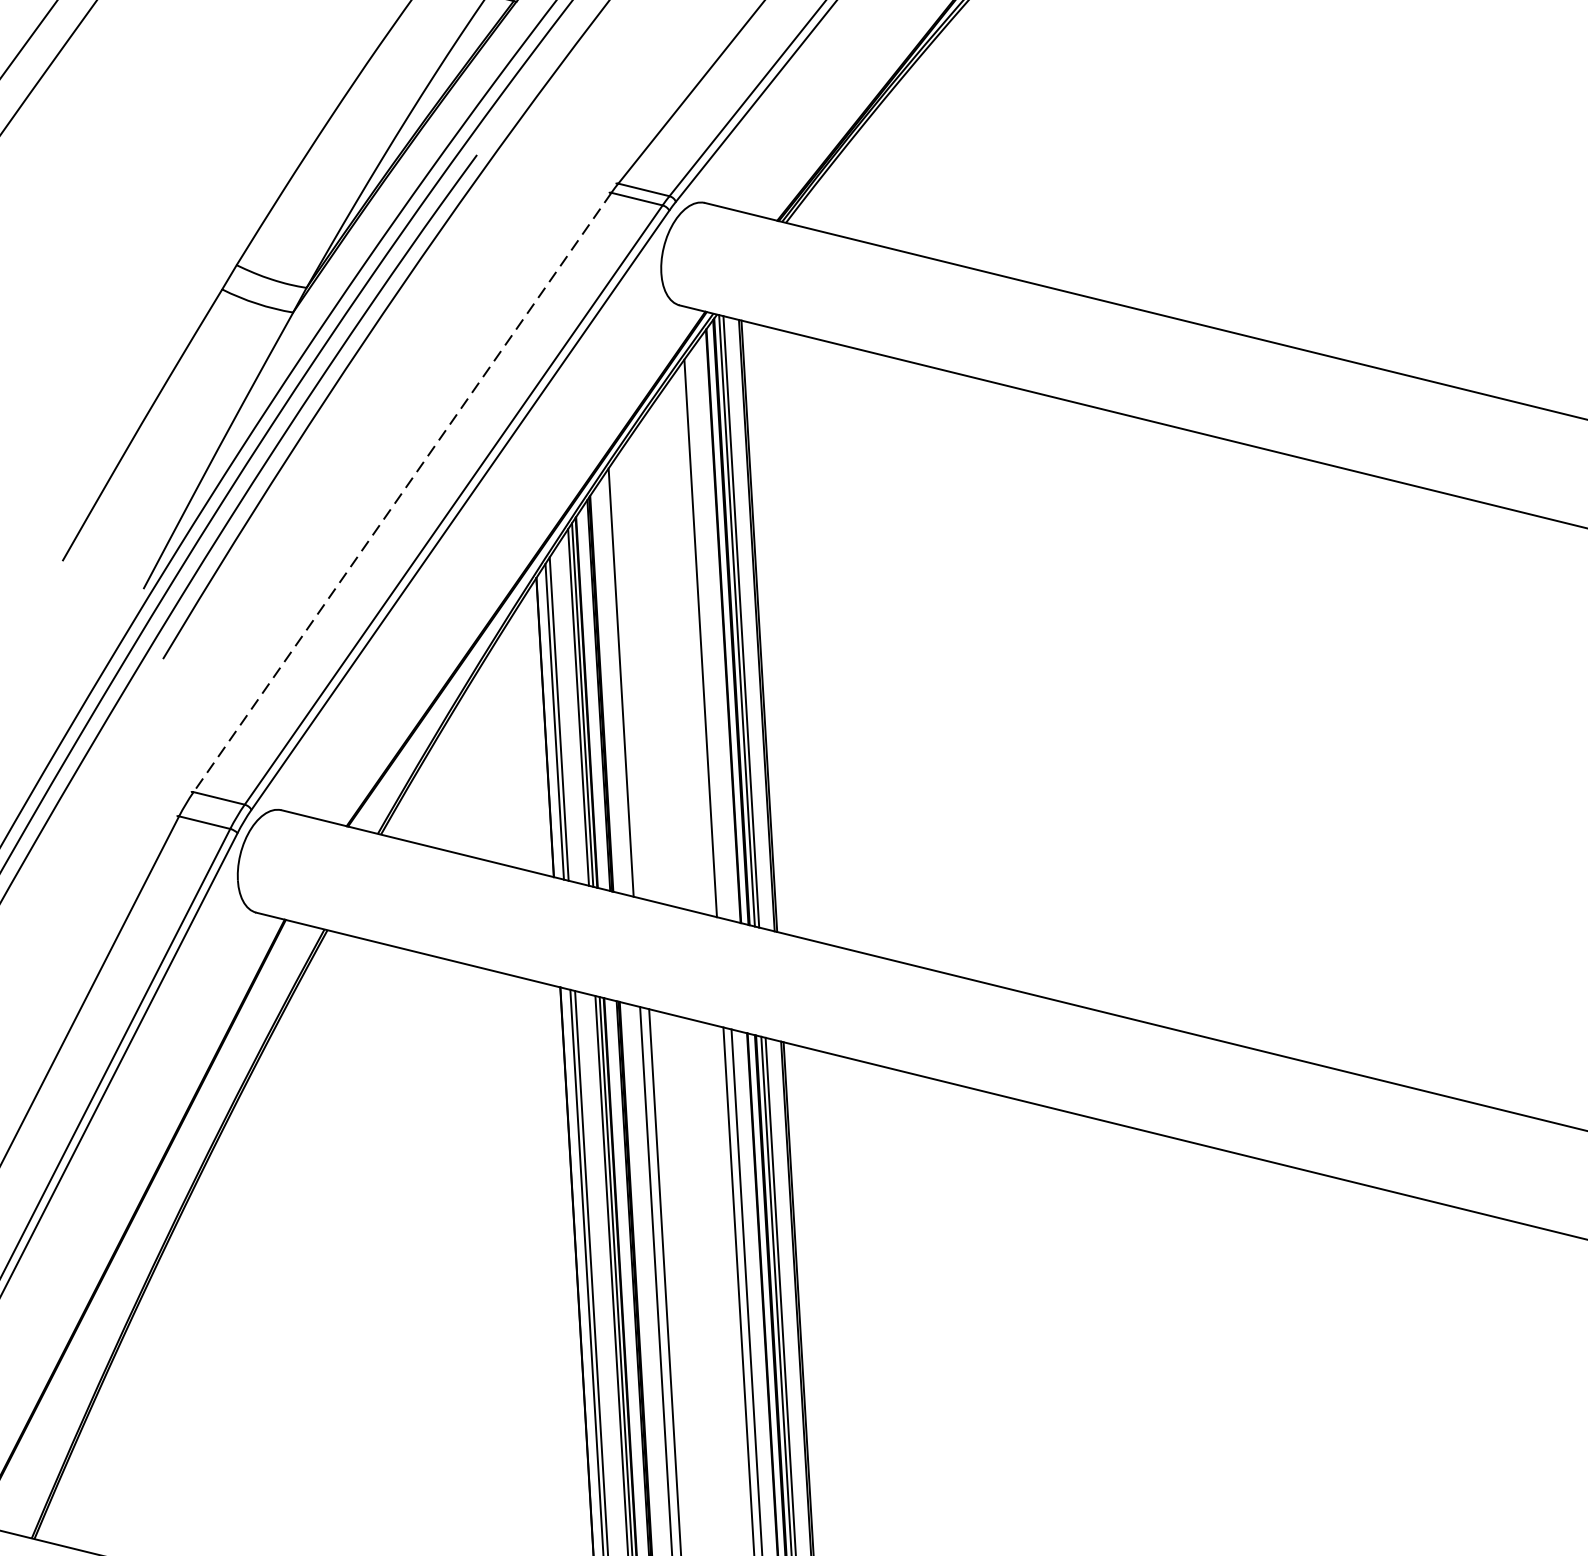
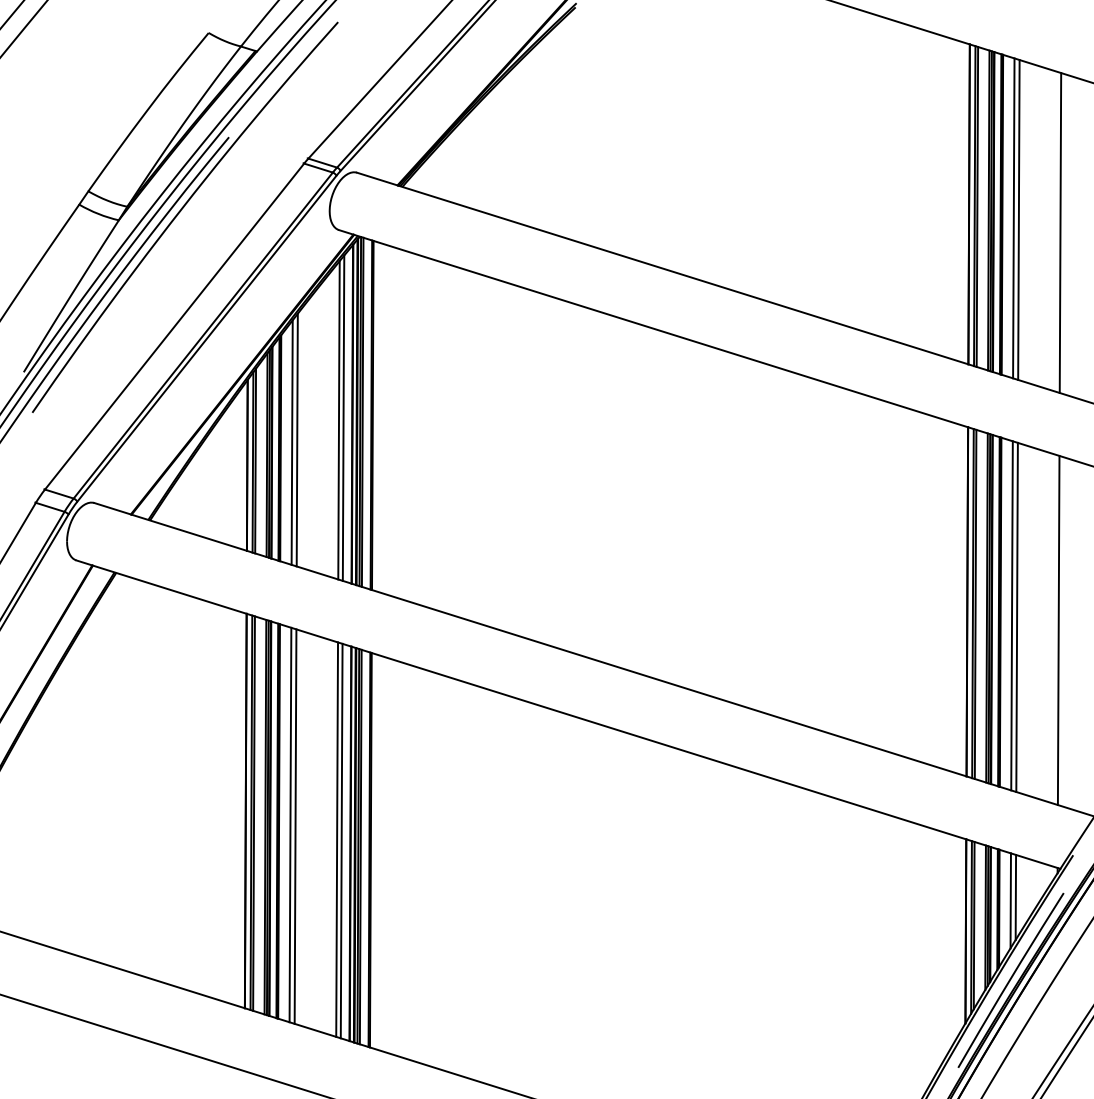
line: (402, 492) -> (174, 326), dashed -> solid
line: (708, 633) -> (343, 417), added
line: (628, 676) -> (296, 439), added

